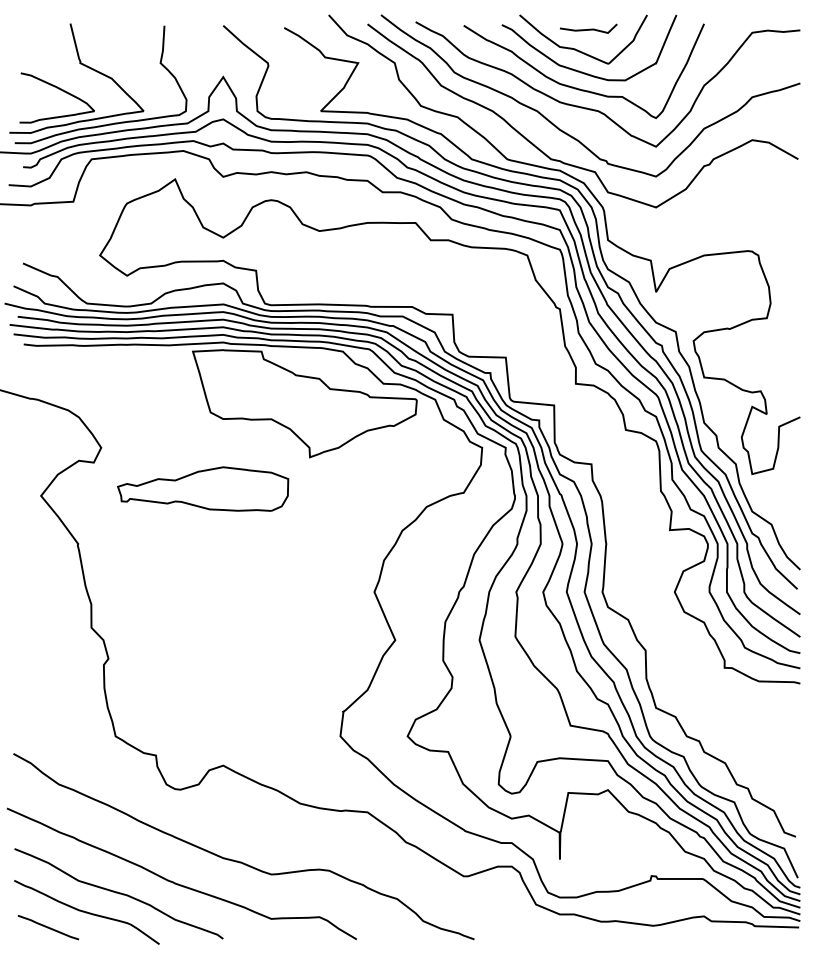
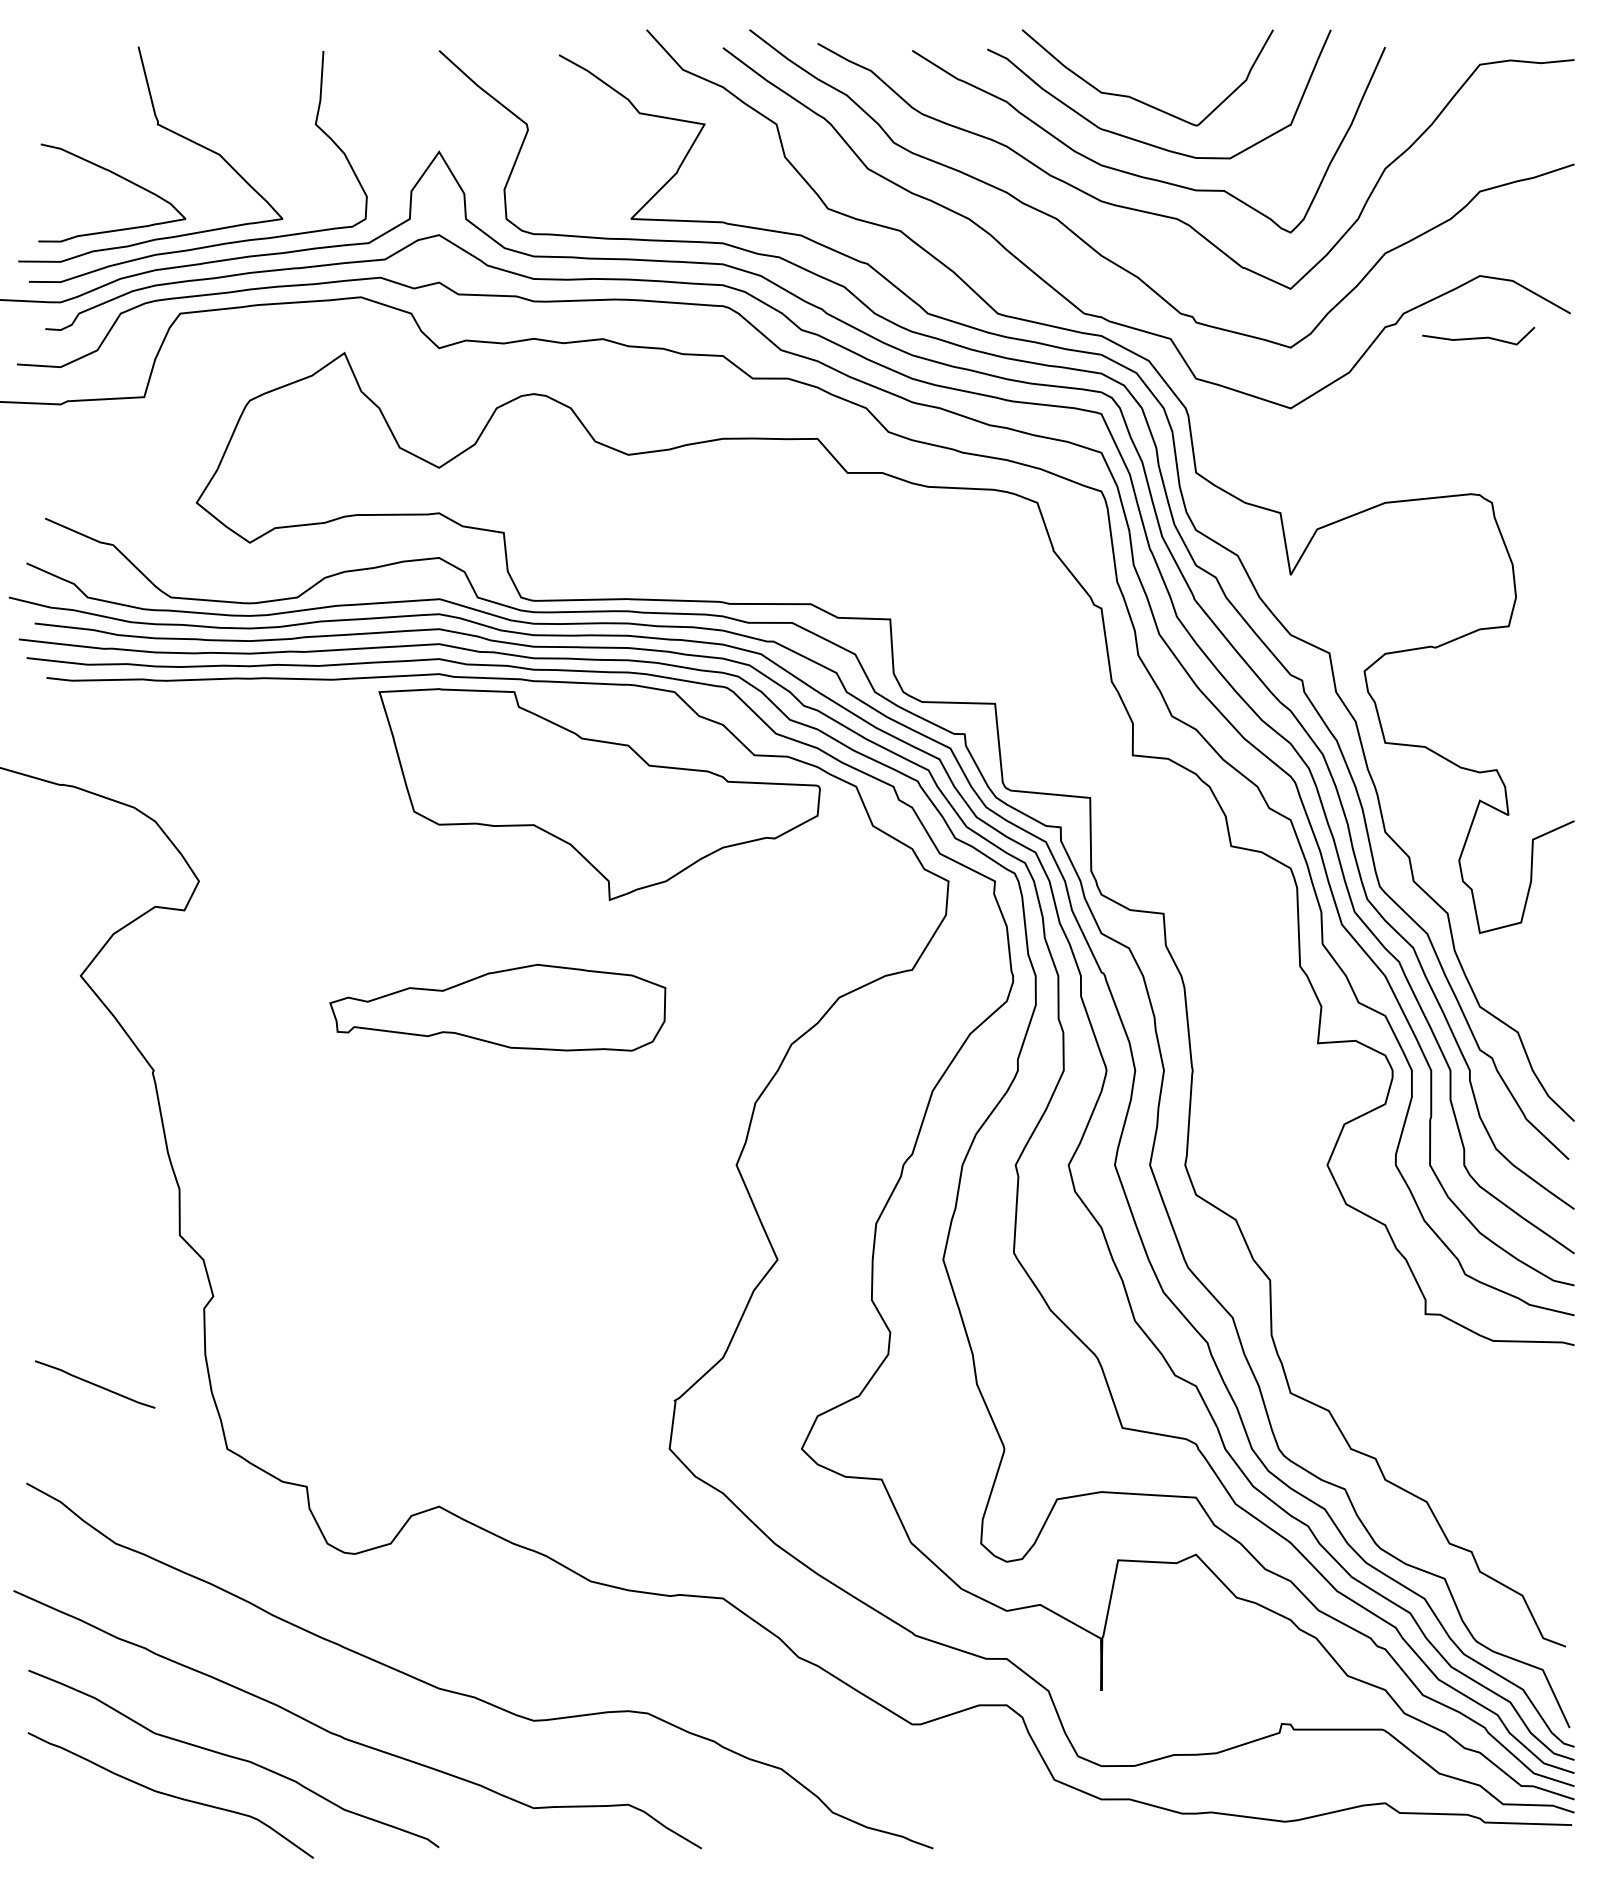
line: (588, 28) -> (1478, 335), moved
part: (203, 488) -> (498, 1006), moved
line: (48, 927) -> (95, 1384), moved

